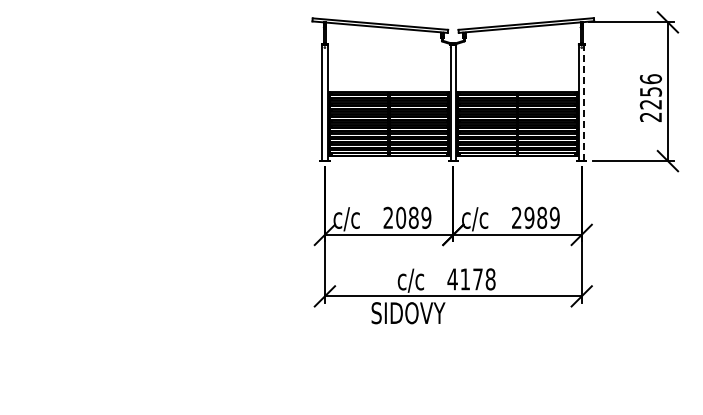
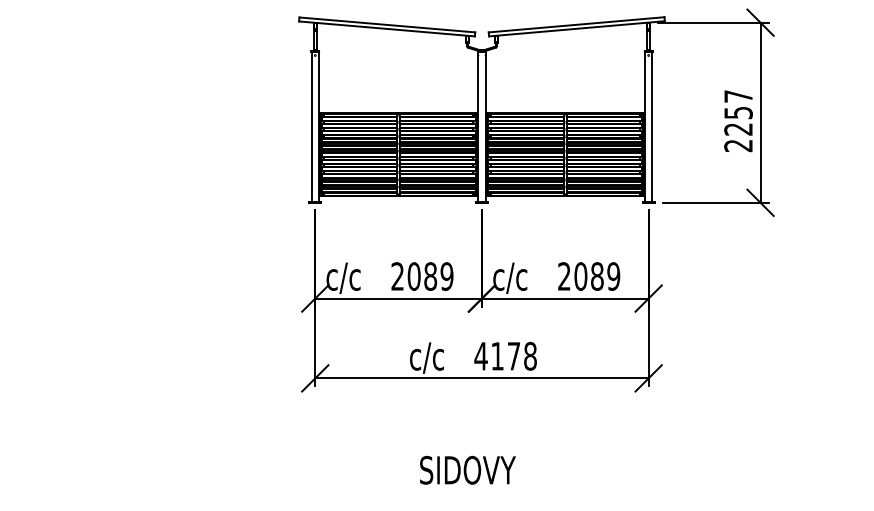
text: (650, 79) -> (737, 96), 2256 -> 2257
line: (584, 102) -> (652, 126), dashed -> solid
text: (529, 217) -> (580, 275), 2989 -> 2089
text: (408, 313) -> (467, 470), moved

